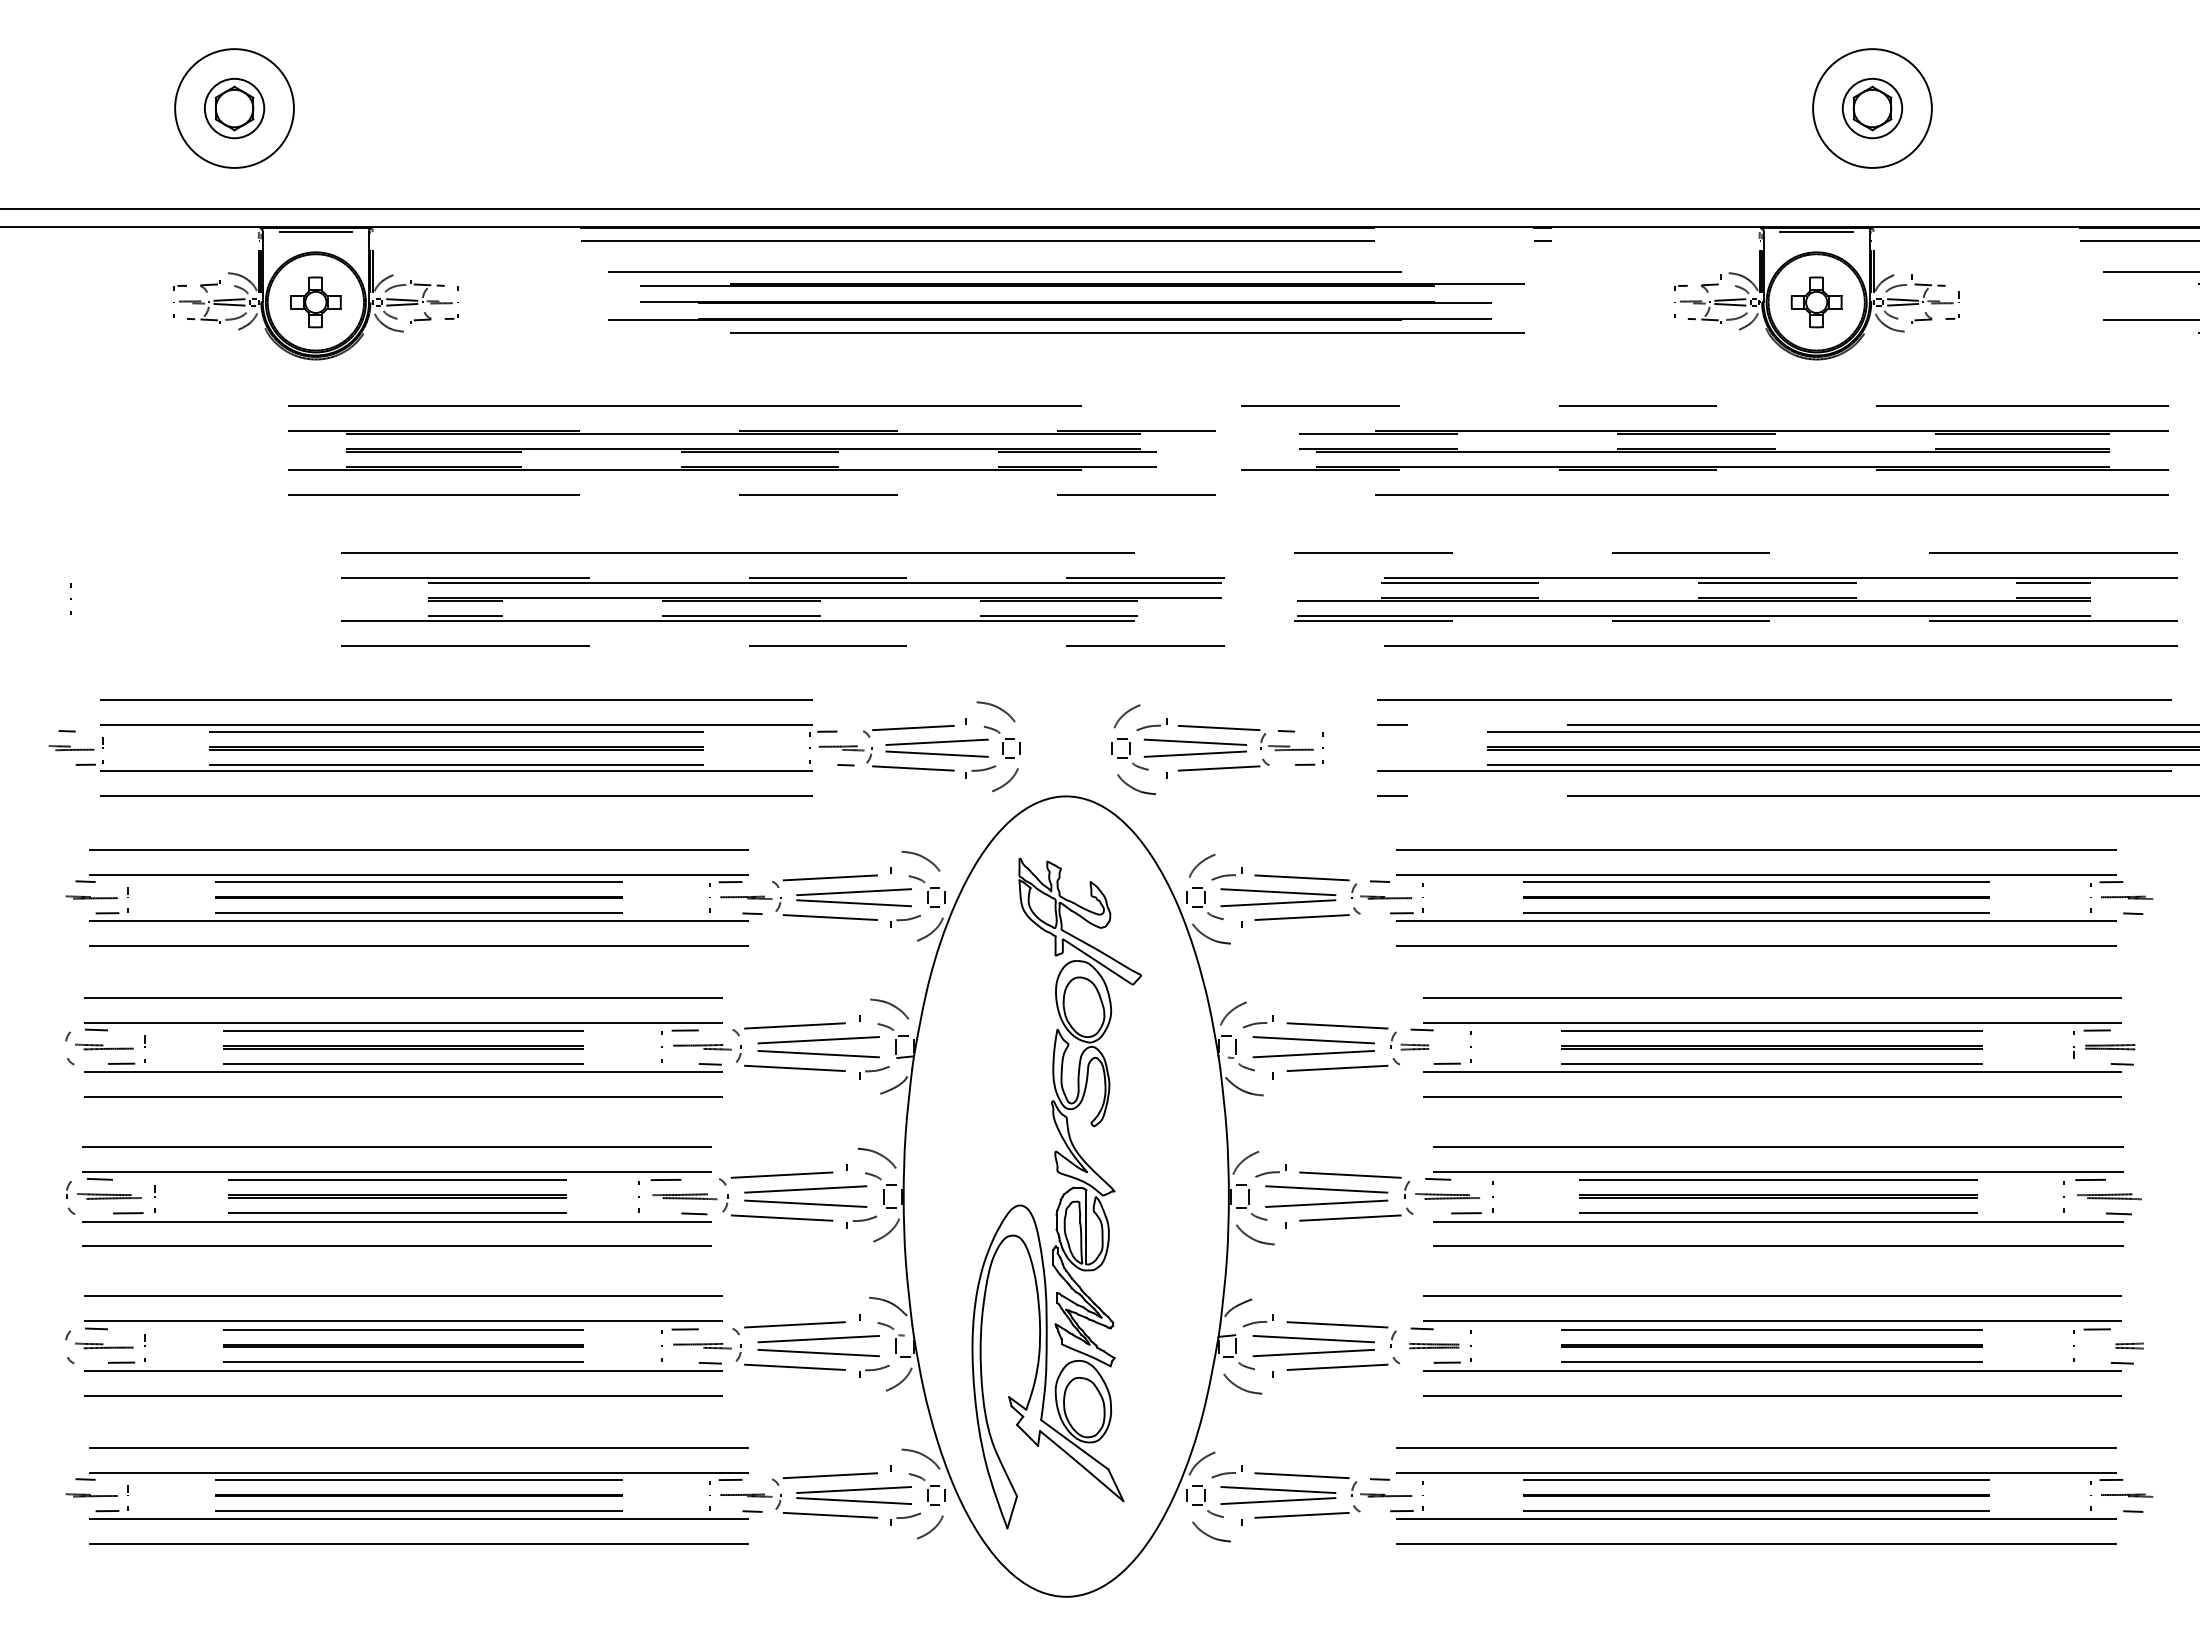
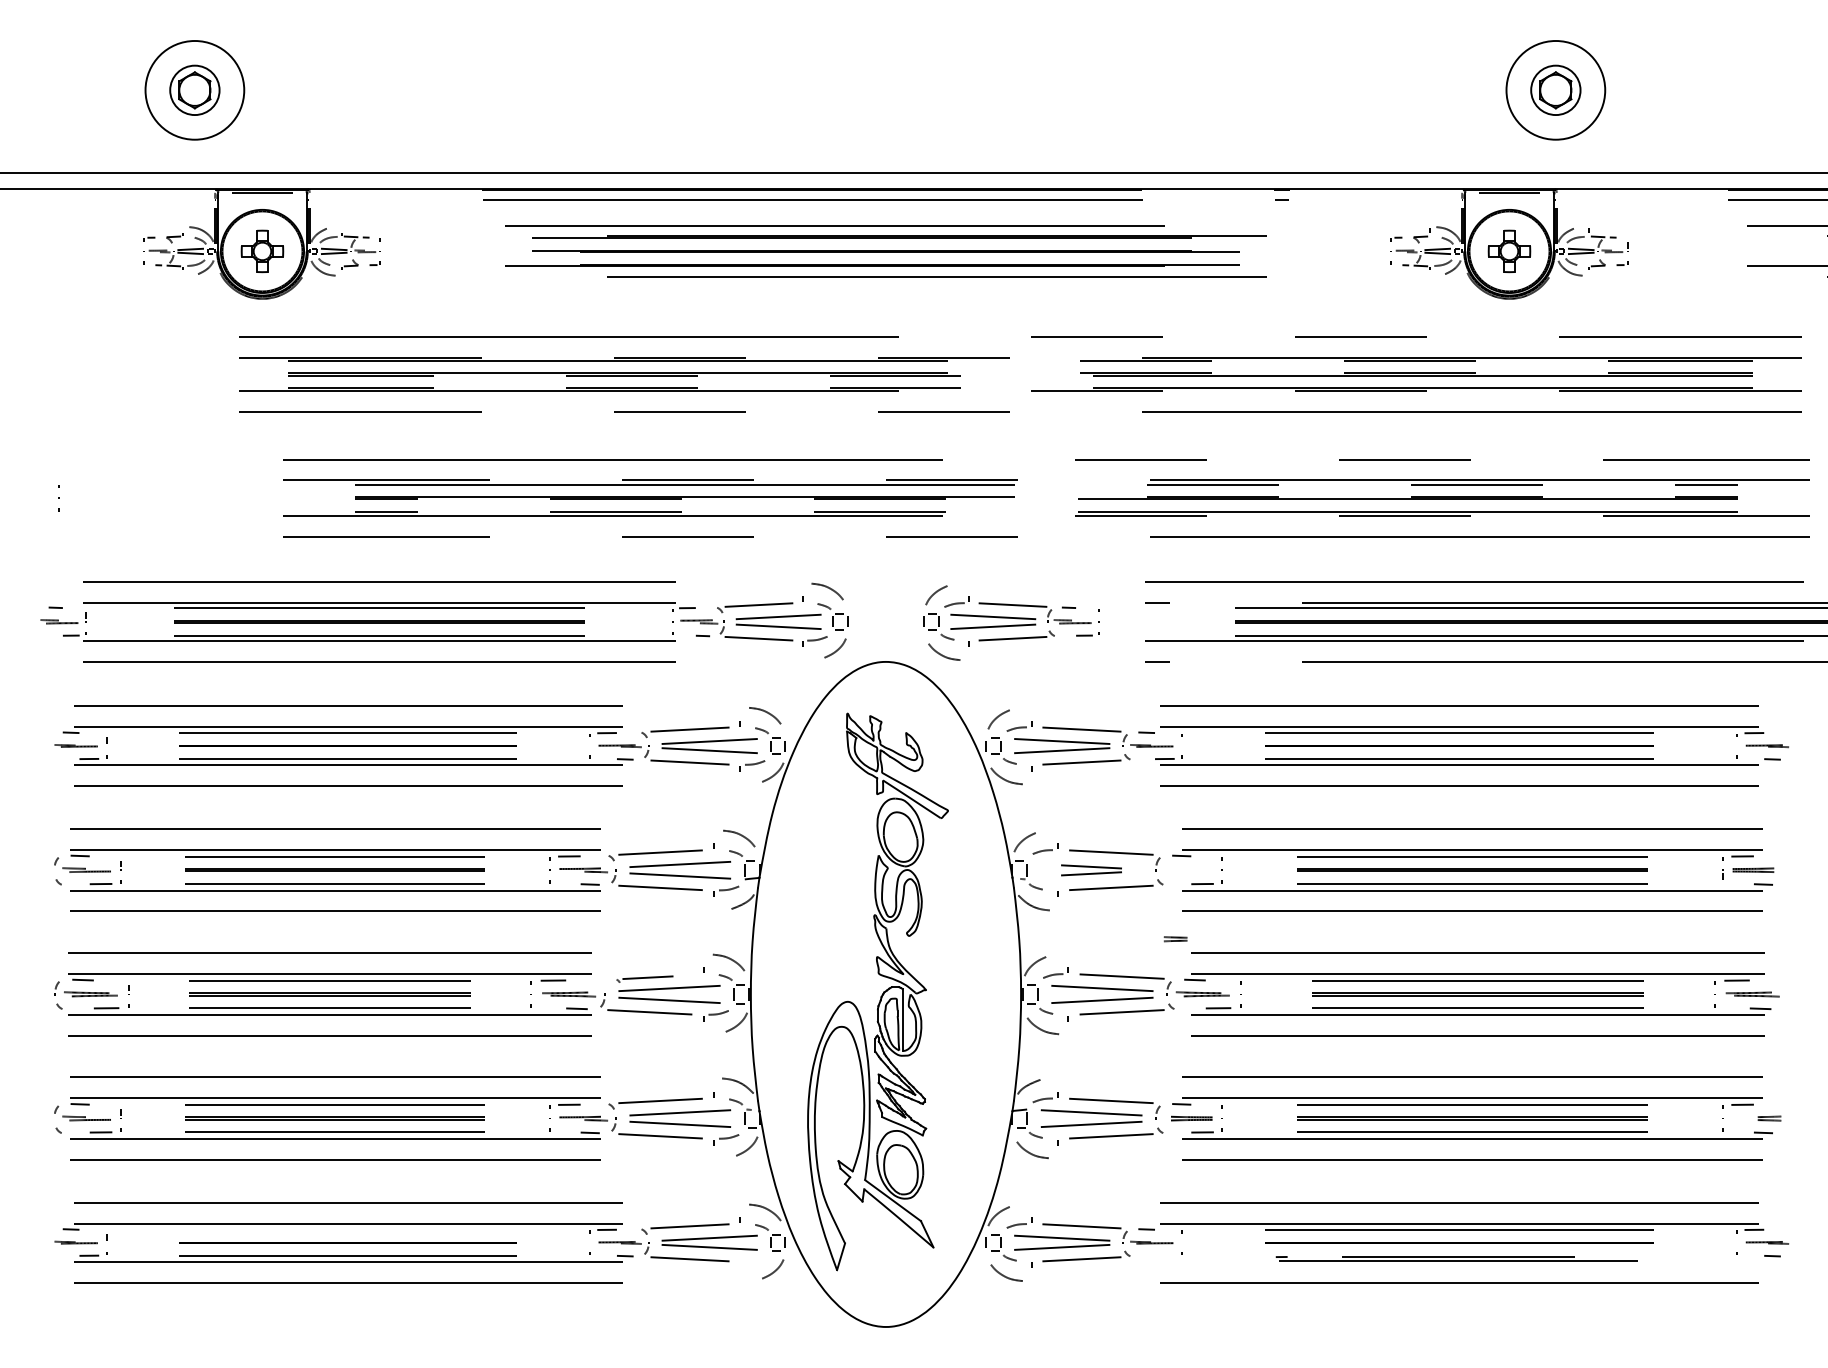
part: (1414, 1046) -> (1175, 938), moved
part: (1313, 1047) -> (1091, 870), size x0.6
part: (776, 1178) -> (645, 979), size x0.6
line: (418, 1480) -> (347, 1230), removed
part: (1753, 1514) -> (1456, 1258), size x0.6
part: (905, 1518) -> (752, 1261), removed

